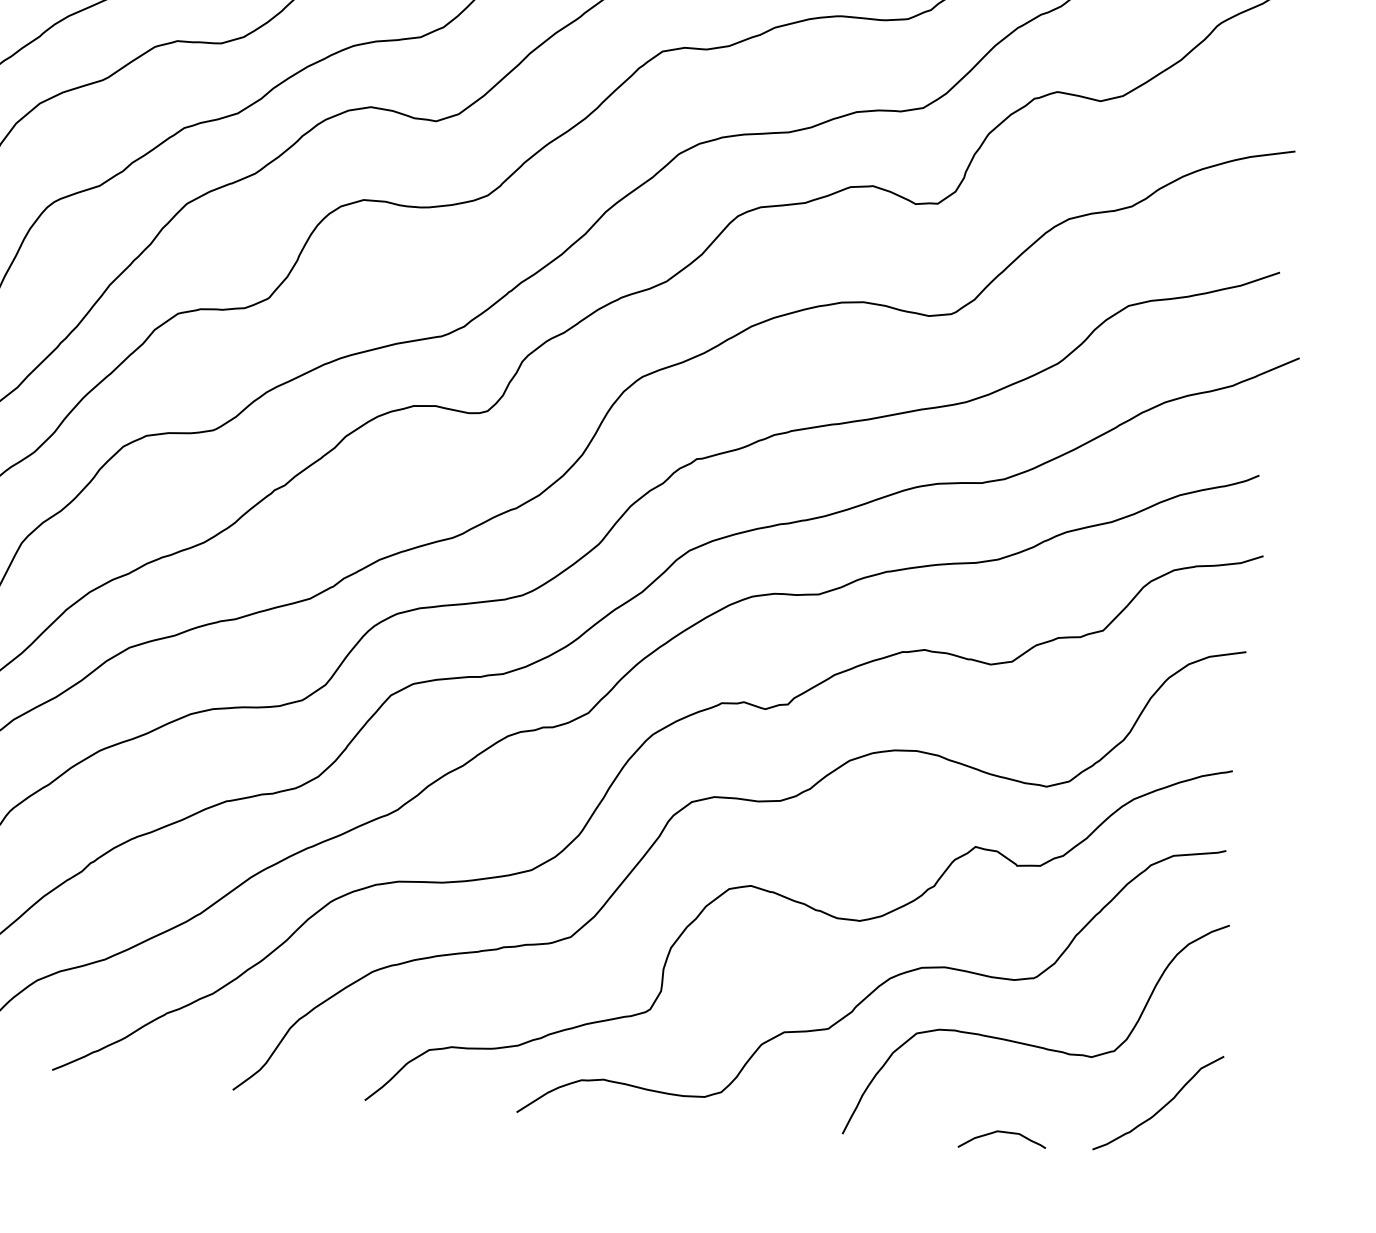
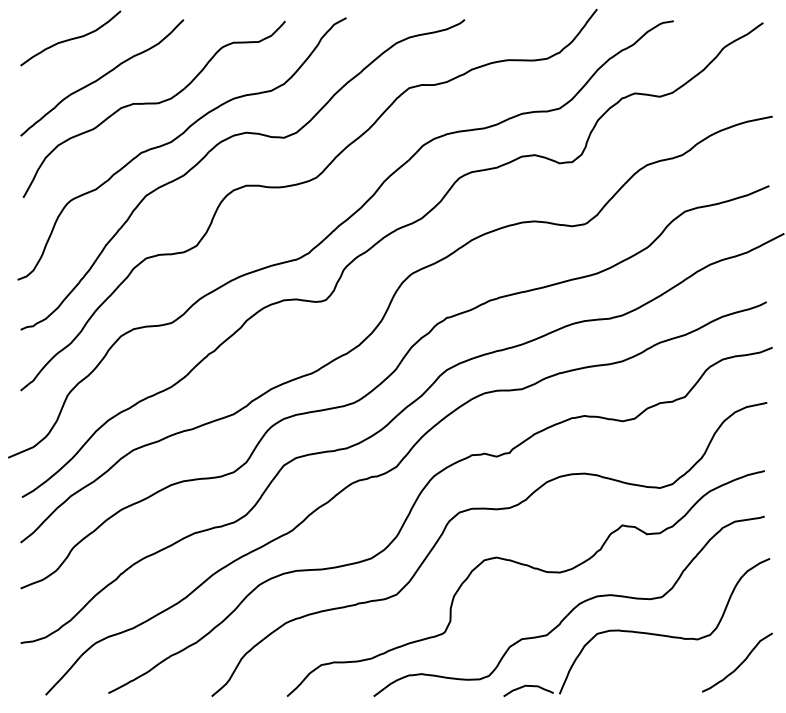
curve: (1002, 1132) -> (528, 686), moved

